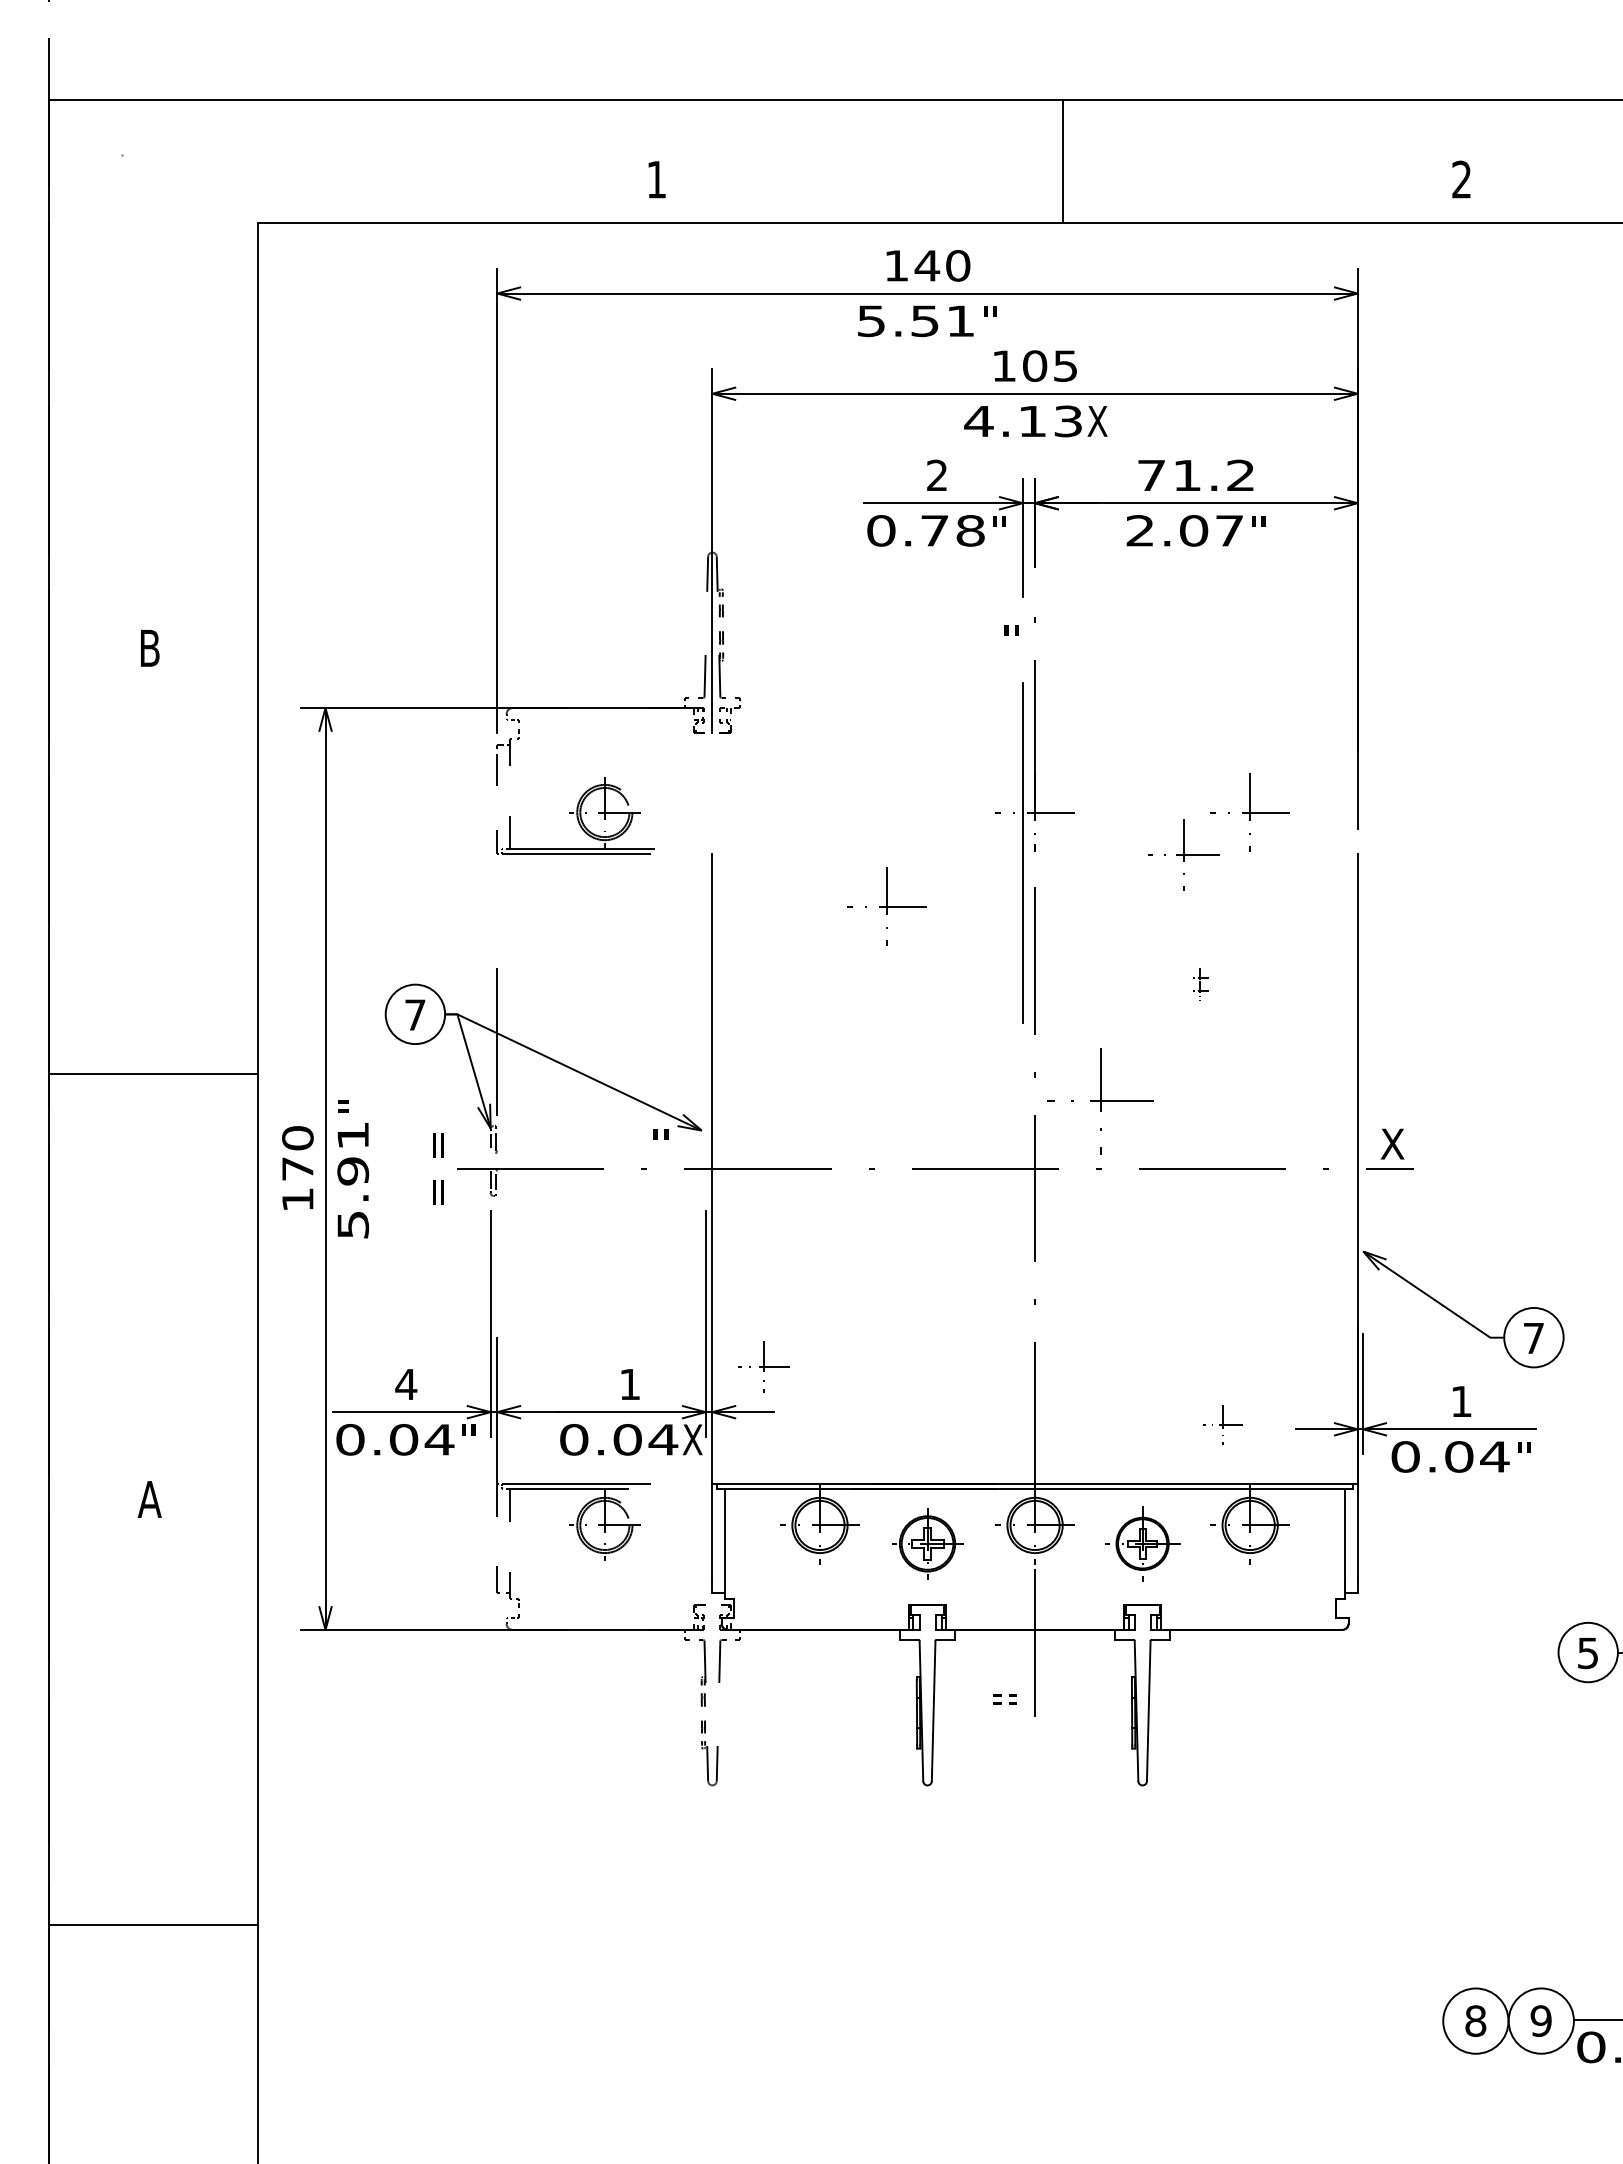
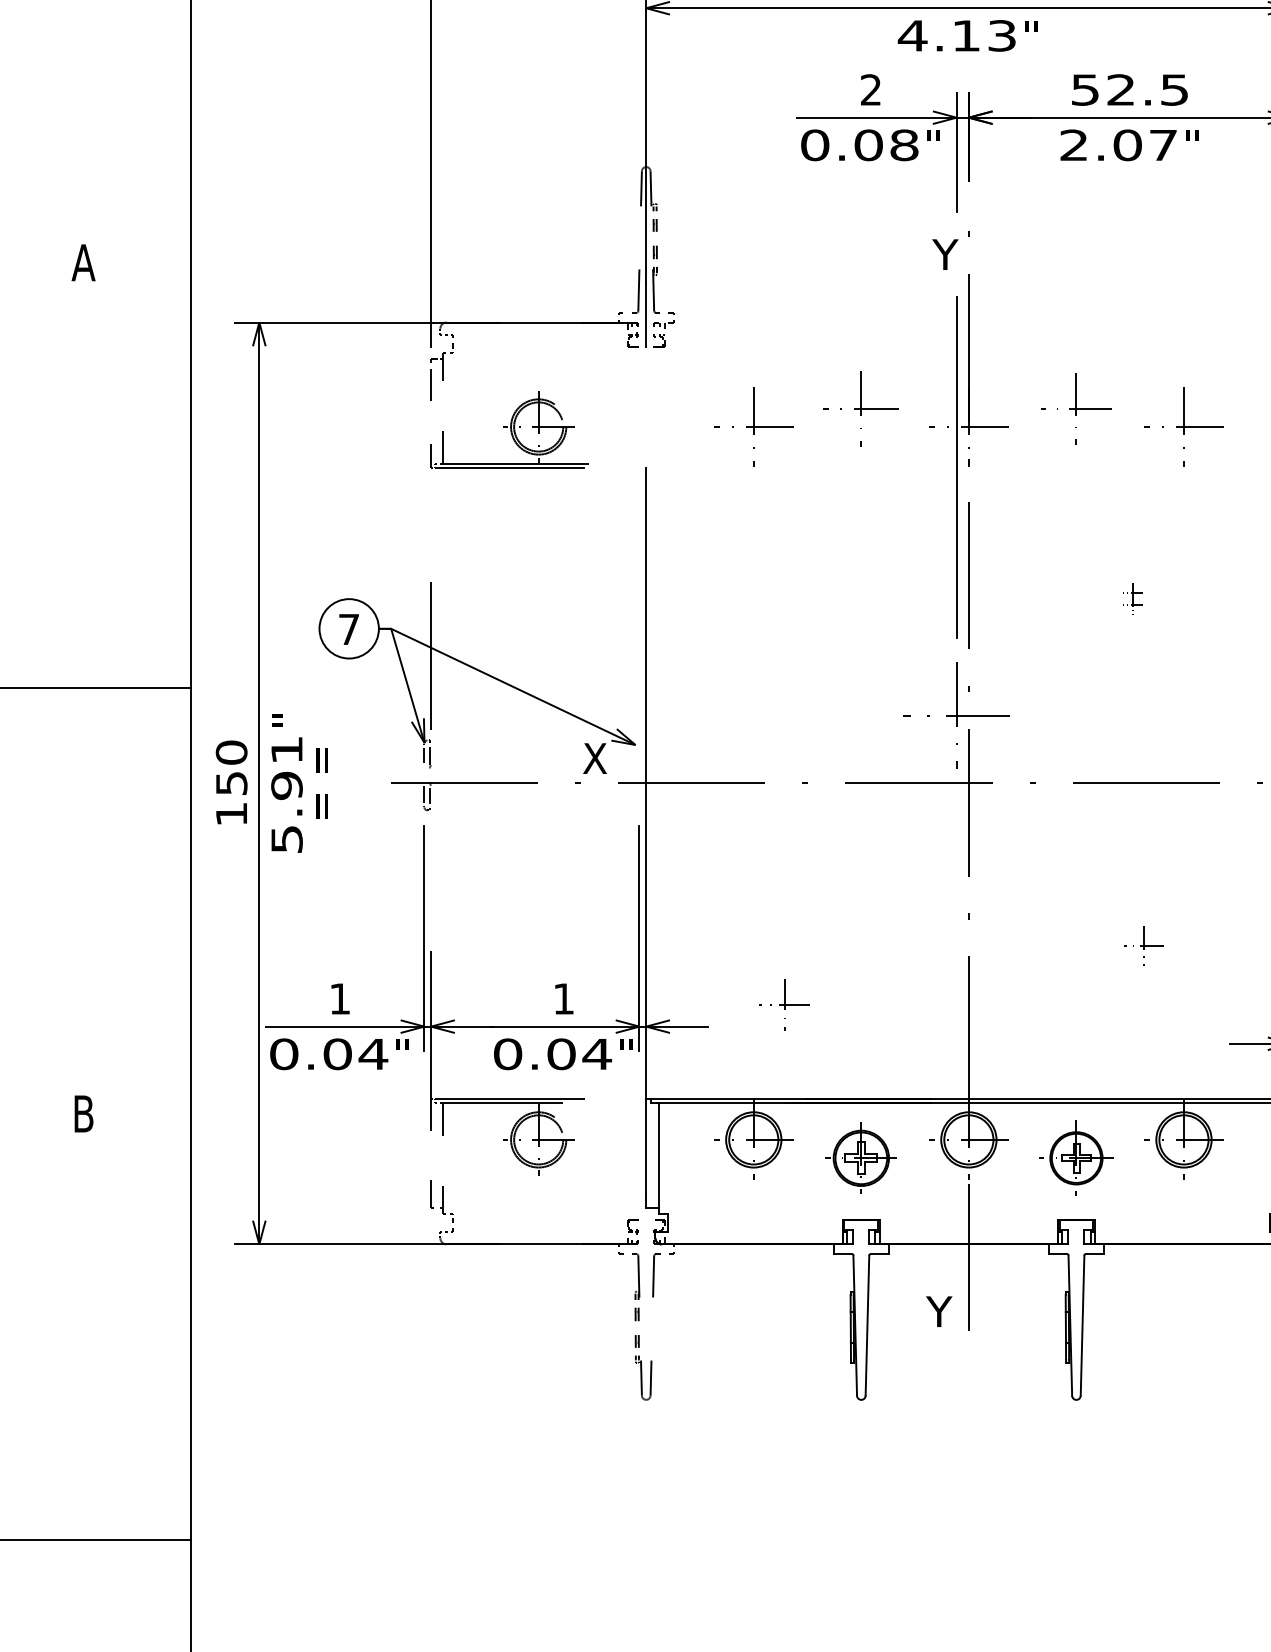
text: (1097, 421) -> (1031, 35), X -> "
text: (1195, 475) -> (1129, 89), 71.2 -> 52.5
text: (934, 530) -> (868, 144), 0.78 -> 0.08
text: (1011, 639) -> (945, 253), " -> Y
text: (149, 648) -> (83, 262), B -> A
part: (927, 793) -> (861, 407), added
part: (1183, 854) -> (1076, 407), moved
part: (886, 906) -> (753, 426), moved
part: (1100, 1101) -> (956, 715), moved
text: (661, 1143) -> (595, 757), " -> X
text: (297, 1168) -> (231, 782), 170 -> 150
text: (438, 1168) -> (322, 782), moved
part: (763, 1366) -> (784, 1003), moved
text: (406, 1384) -> (340, 998), 4 -> 1
part: (1222, 1424) -> (1143, 945), moved
text: (692, 1439) -> (626, 1053), X -> "
text: (149, 1499) -> (83, 1113), A -> B
text: (1005, 1697) -> (939, 1311), = = -> Y

